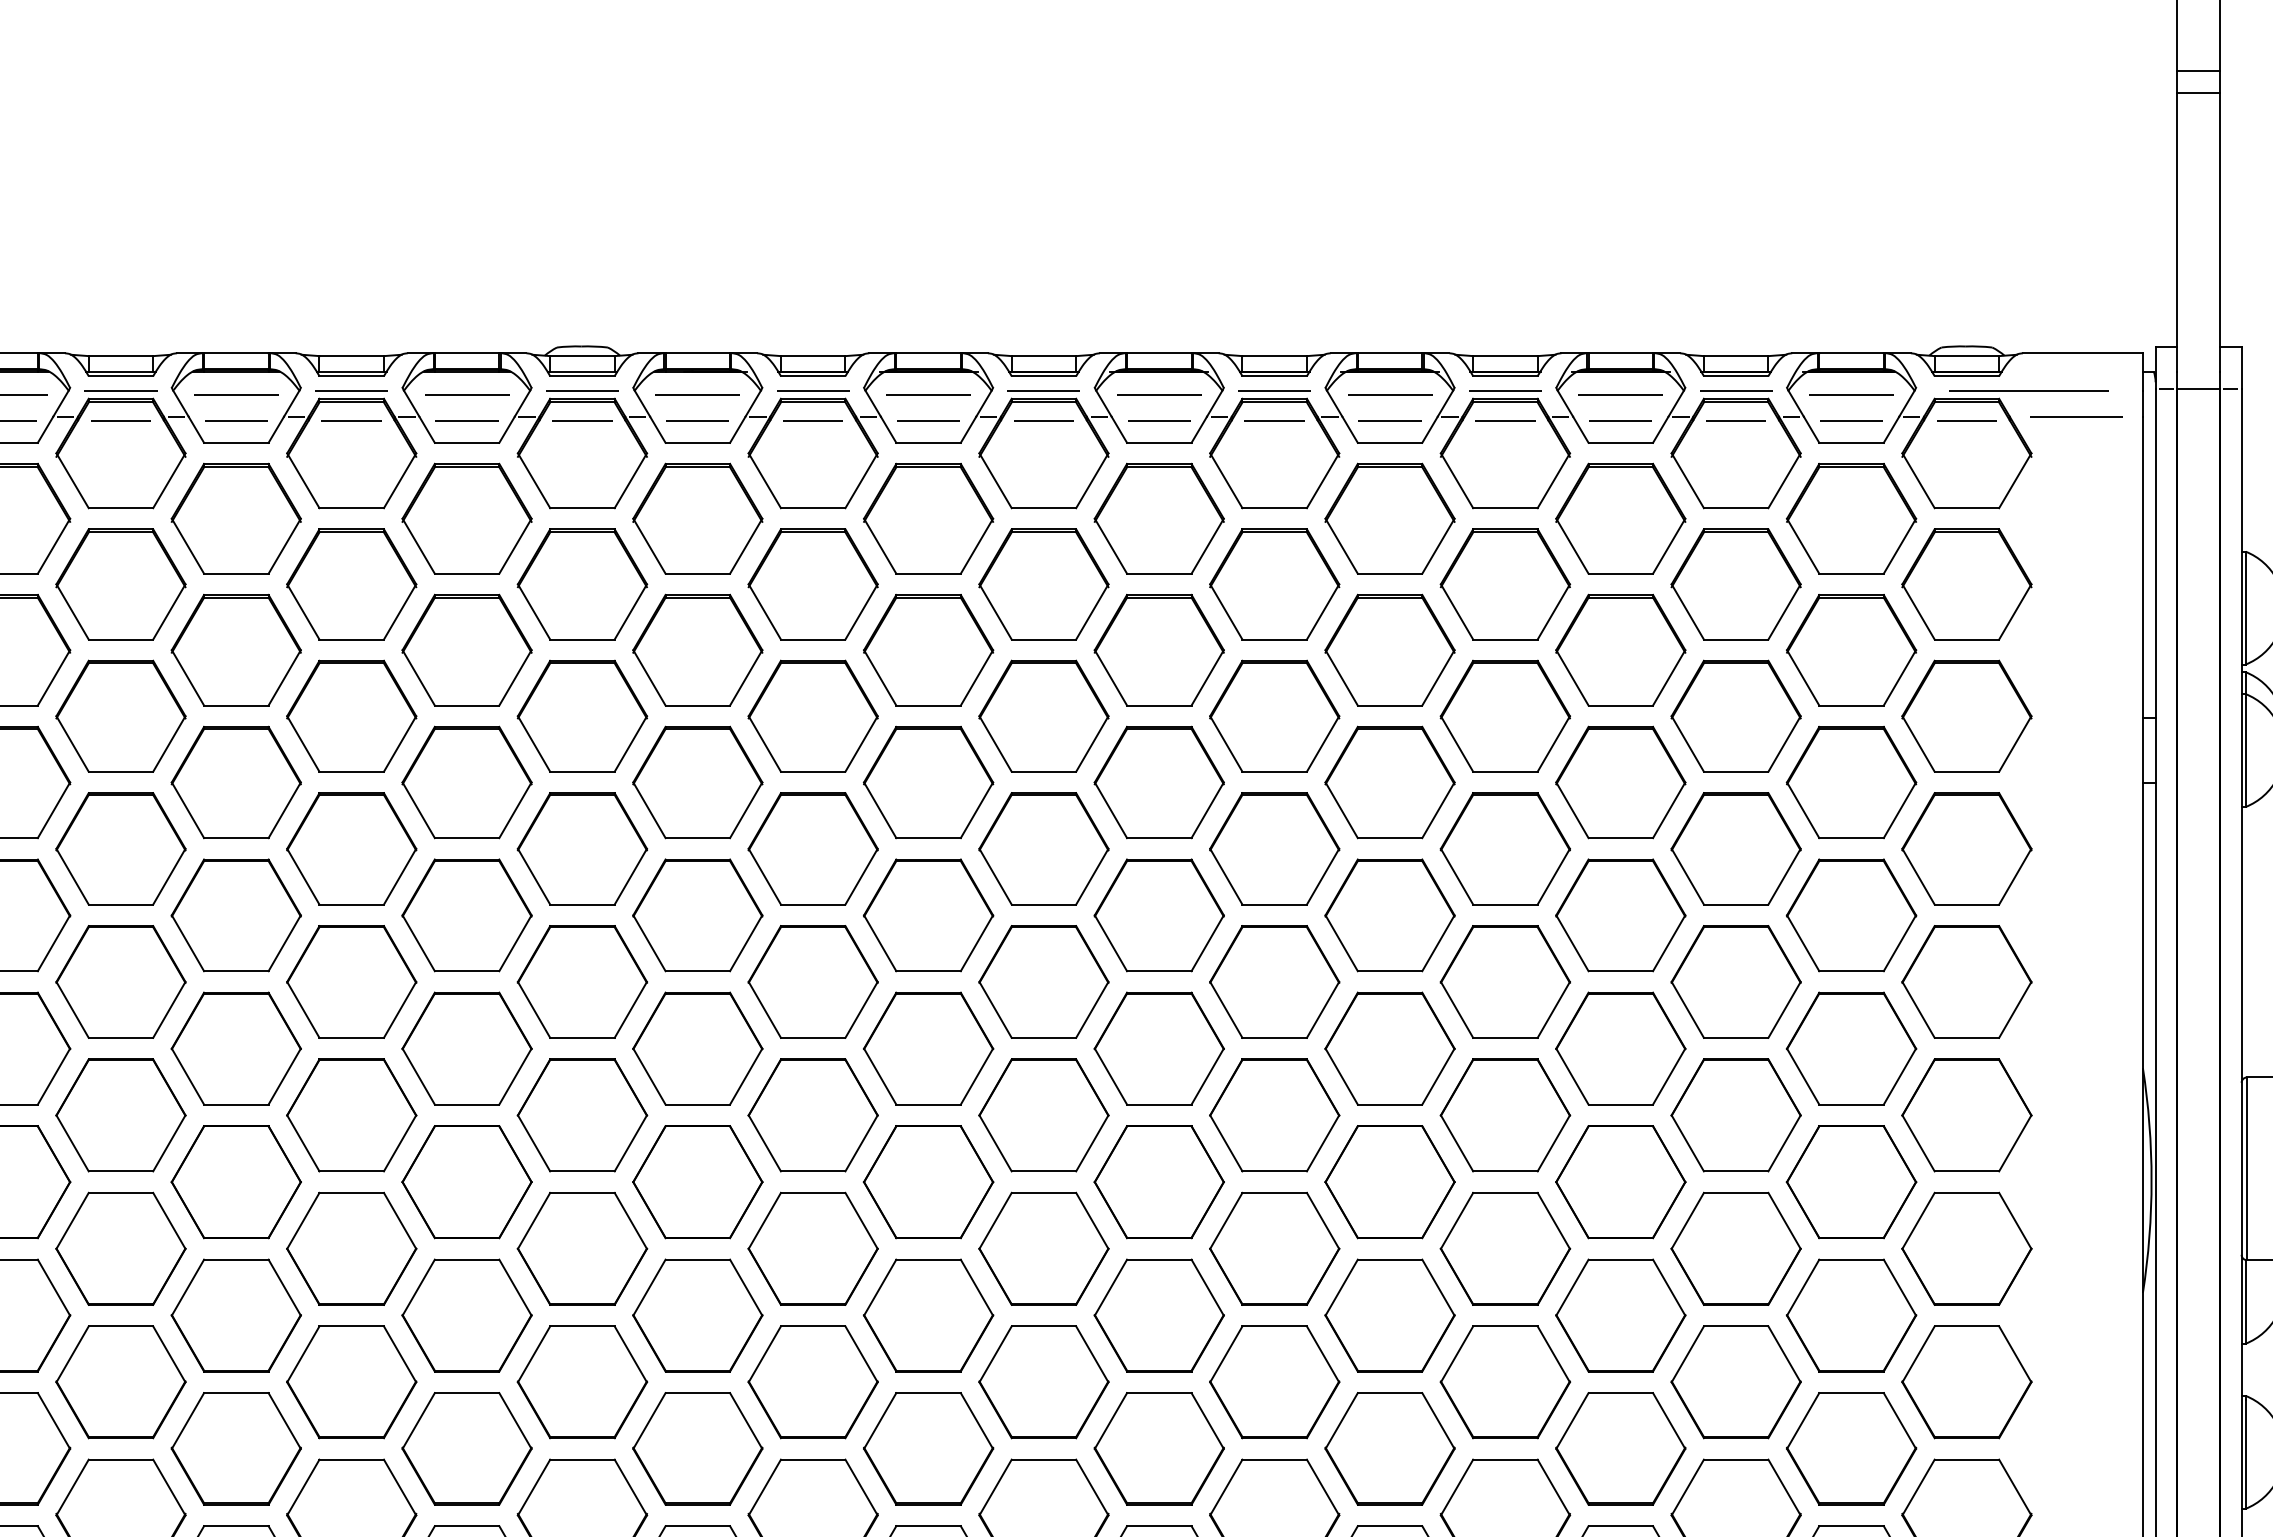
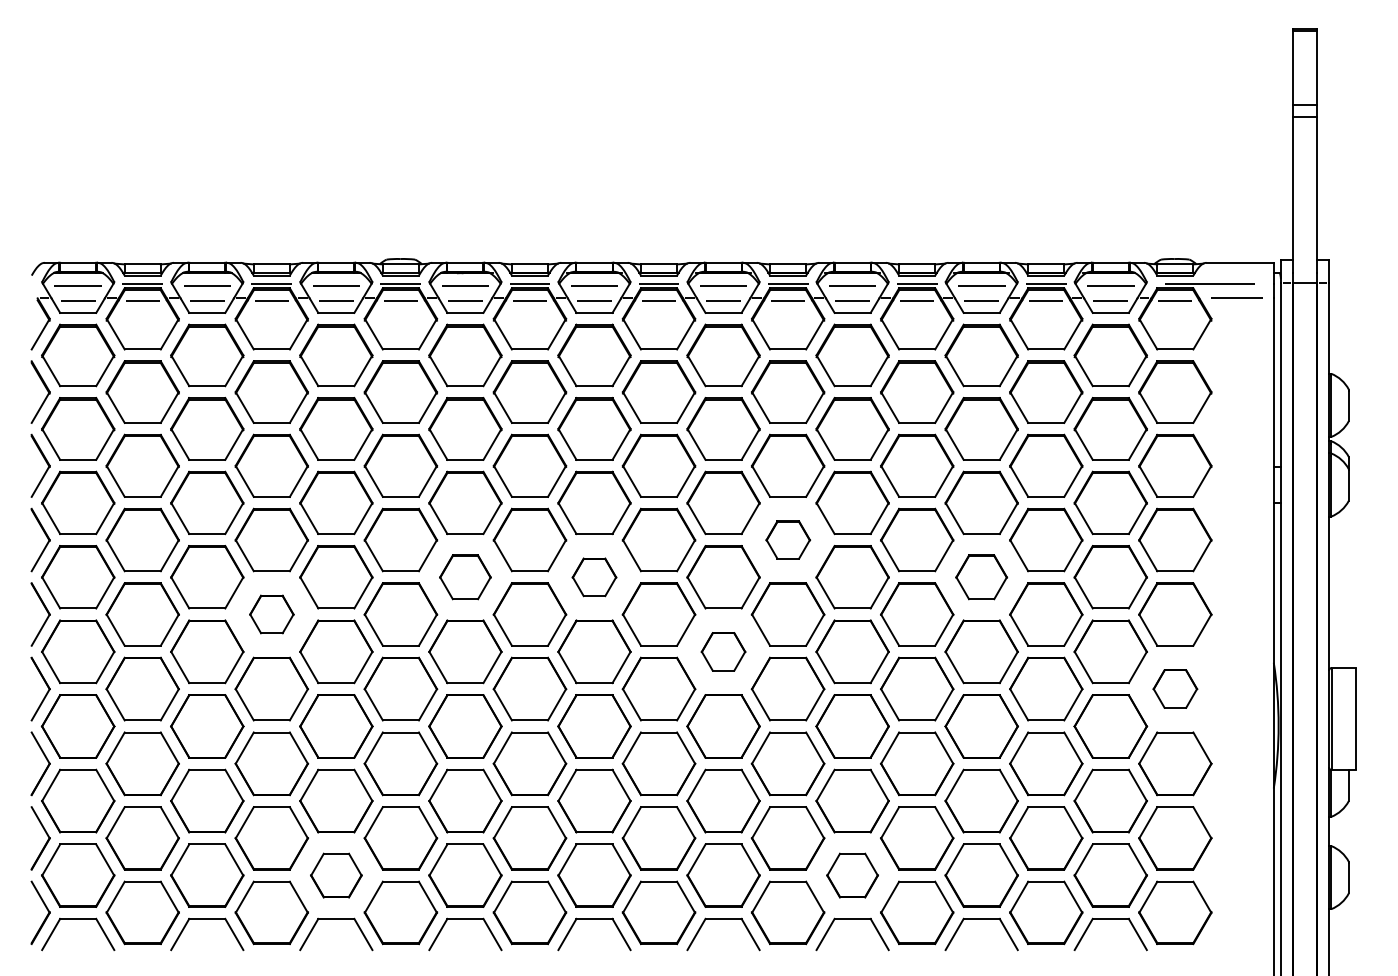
part: (1275, 847) -> (788, 539), size x0.6
part: (697, 915) -> (465, 577), size x0.7
part: (928, 915) -> (594, 577), size x0.6
part: (1620, 915) -> (981, 577), size x0.7
part: (351, 981) -> (271, 614), size x0.6
part: (1159, 1048) -> (723, 651), size x0.6
part: (1967, 1114) -> (1175, 688), size x0.6
part: (467, 1448) -> (336, 875), size x0.7
part: (1389, 1448) -> (852, 875), size x0.7

